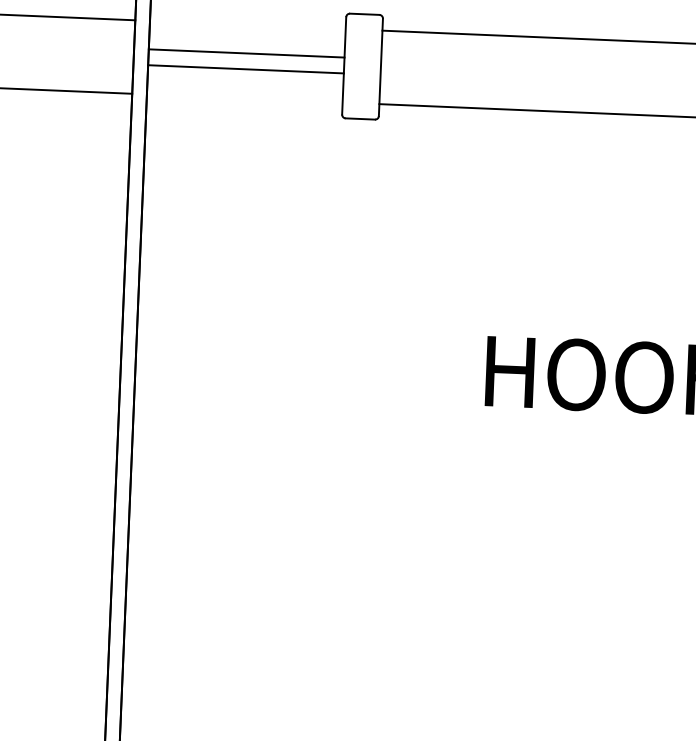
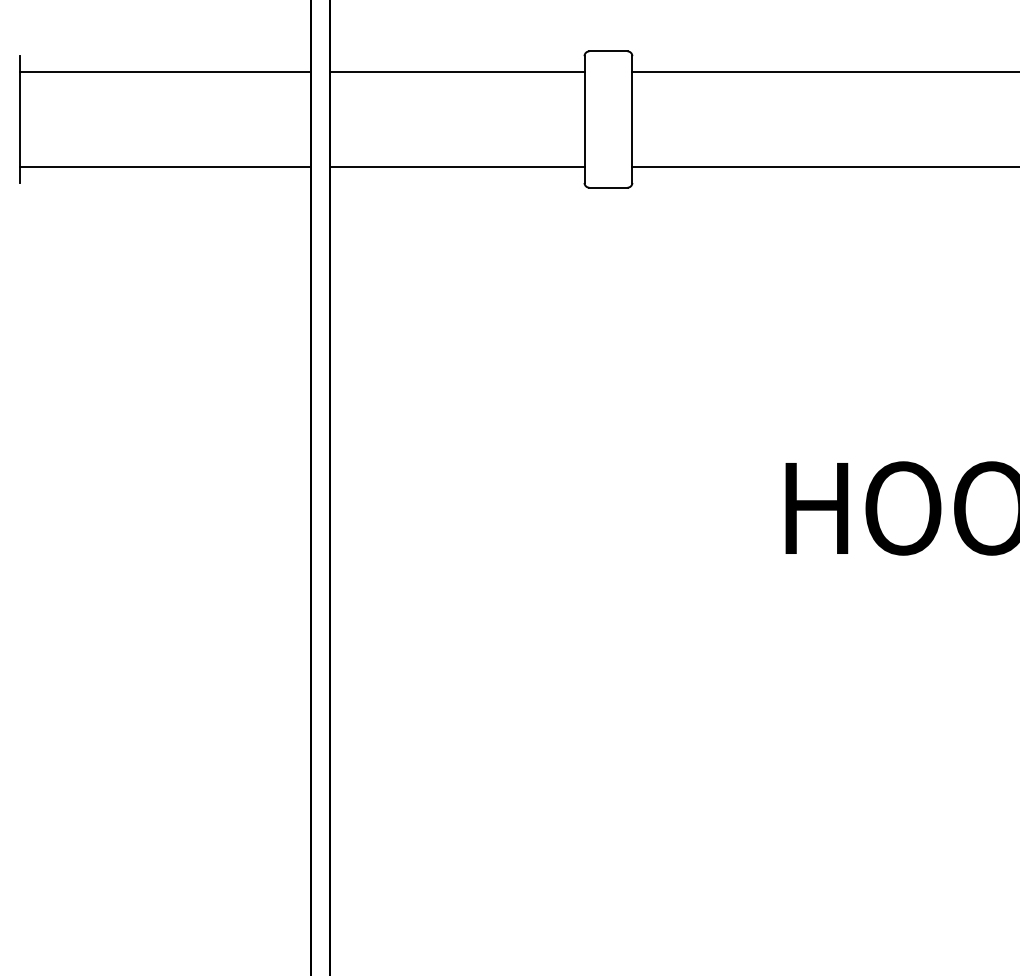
line: (246, 53) -> (456, 71), moved
line: (245, 69) -> (456, 167), moved

